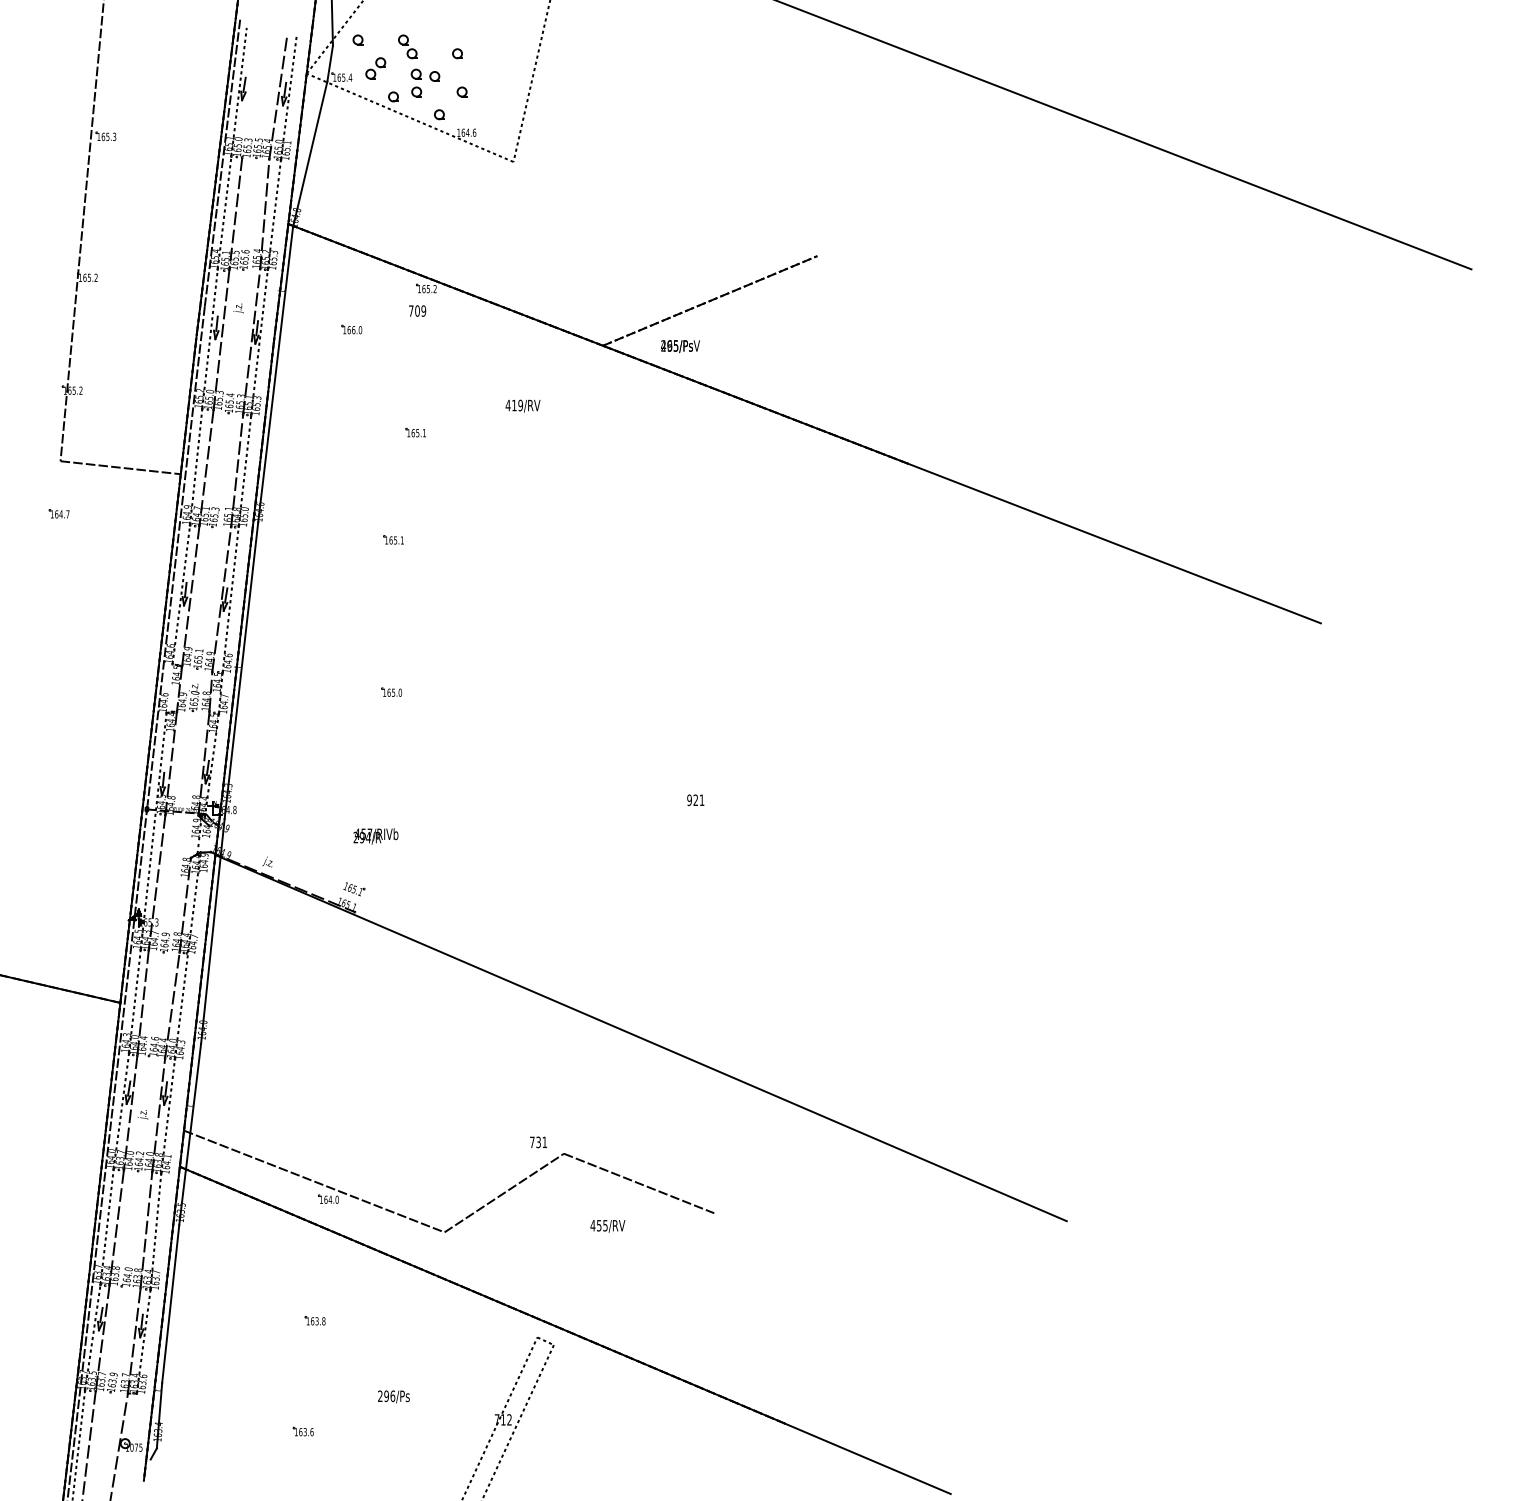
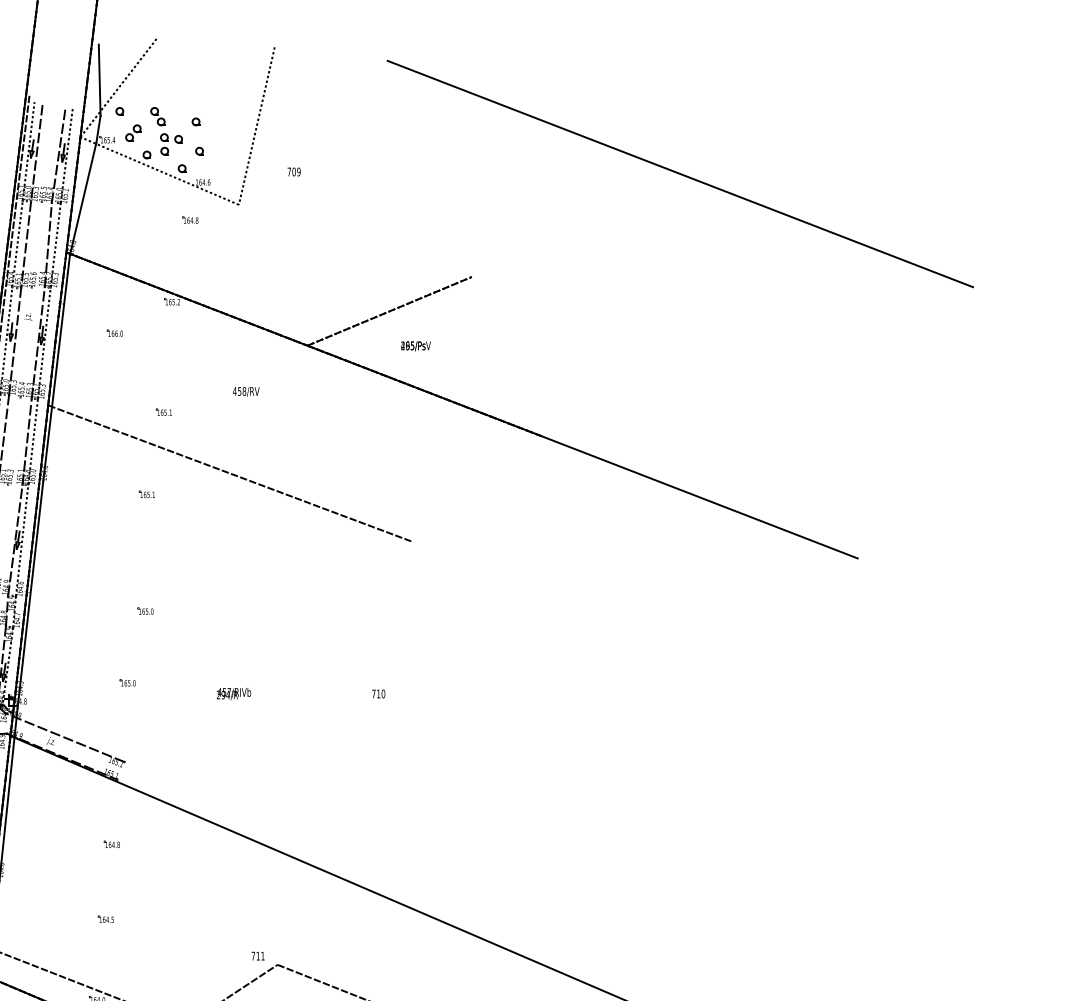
line: (249, 94) -> (36, 153), added
part: (449, 181) -> (189, 219), added
text: (417, 310) -> (294, 171), moved
text: (680, 346) -> (415, 346), moved
text: (517, 405) -> (242, 391), 419/RV -> 458/RV
line: (501, 512) -> (229, 473), added
part: (367, 785) -> (127, 682), added
text: (695, 800) -> (378, 694), 921 -> 710
text: (375, 836) -> (233, 694), moved
line: (286, 857) -> (64, 737), added
part: (347, 996) -> (111, 844), added
part: (339, 1094) -> (105, 919), added
text: (538, 1142) -> (258, 956), 731 -> 711

